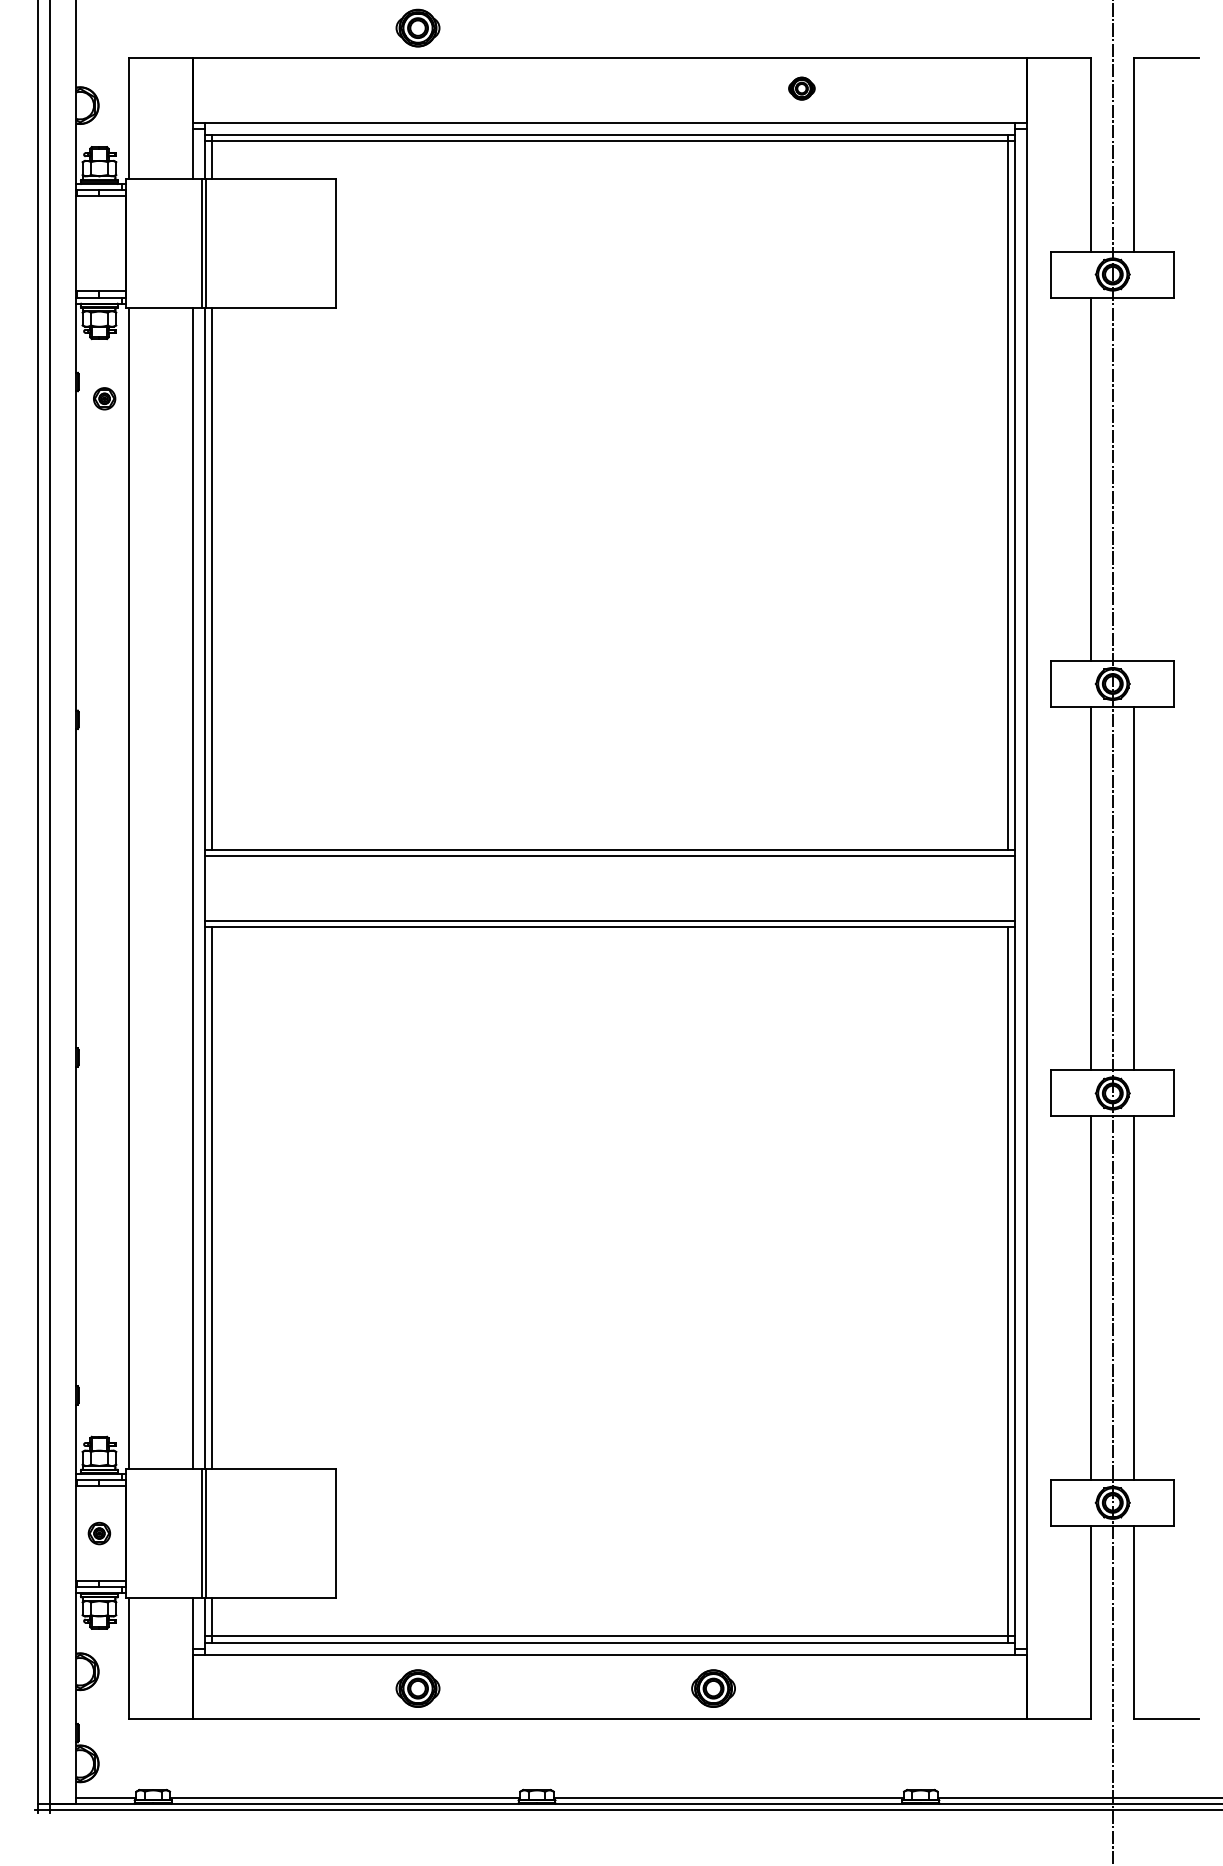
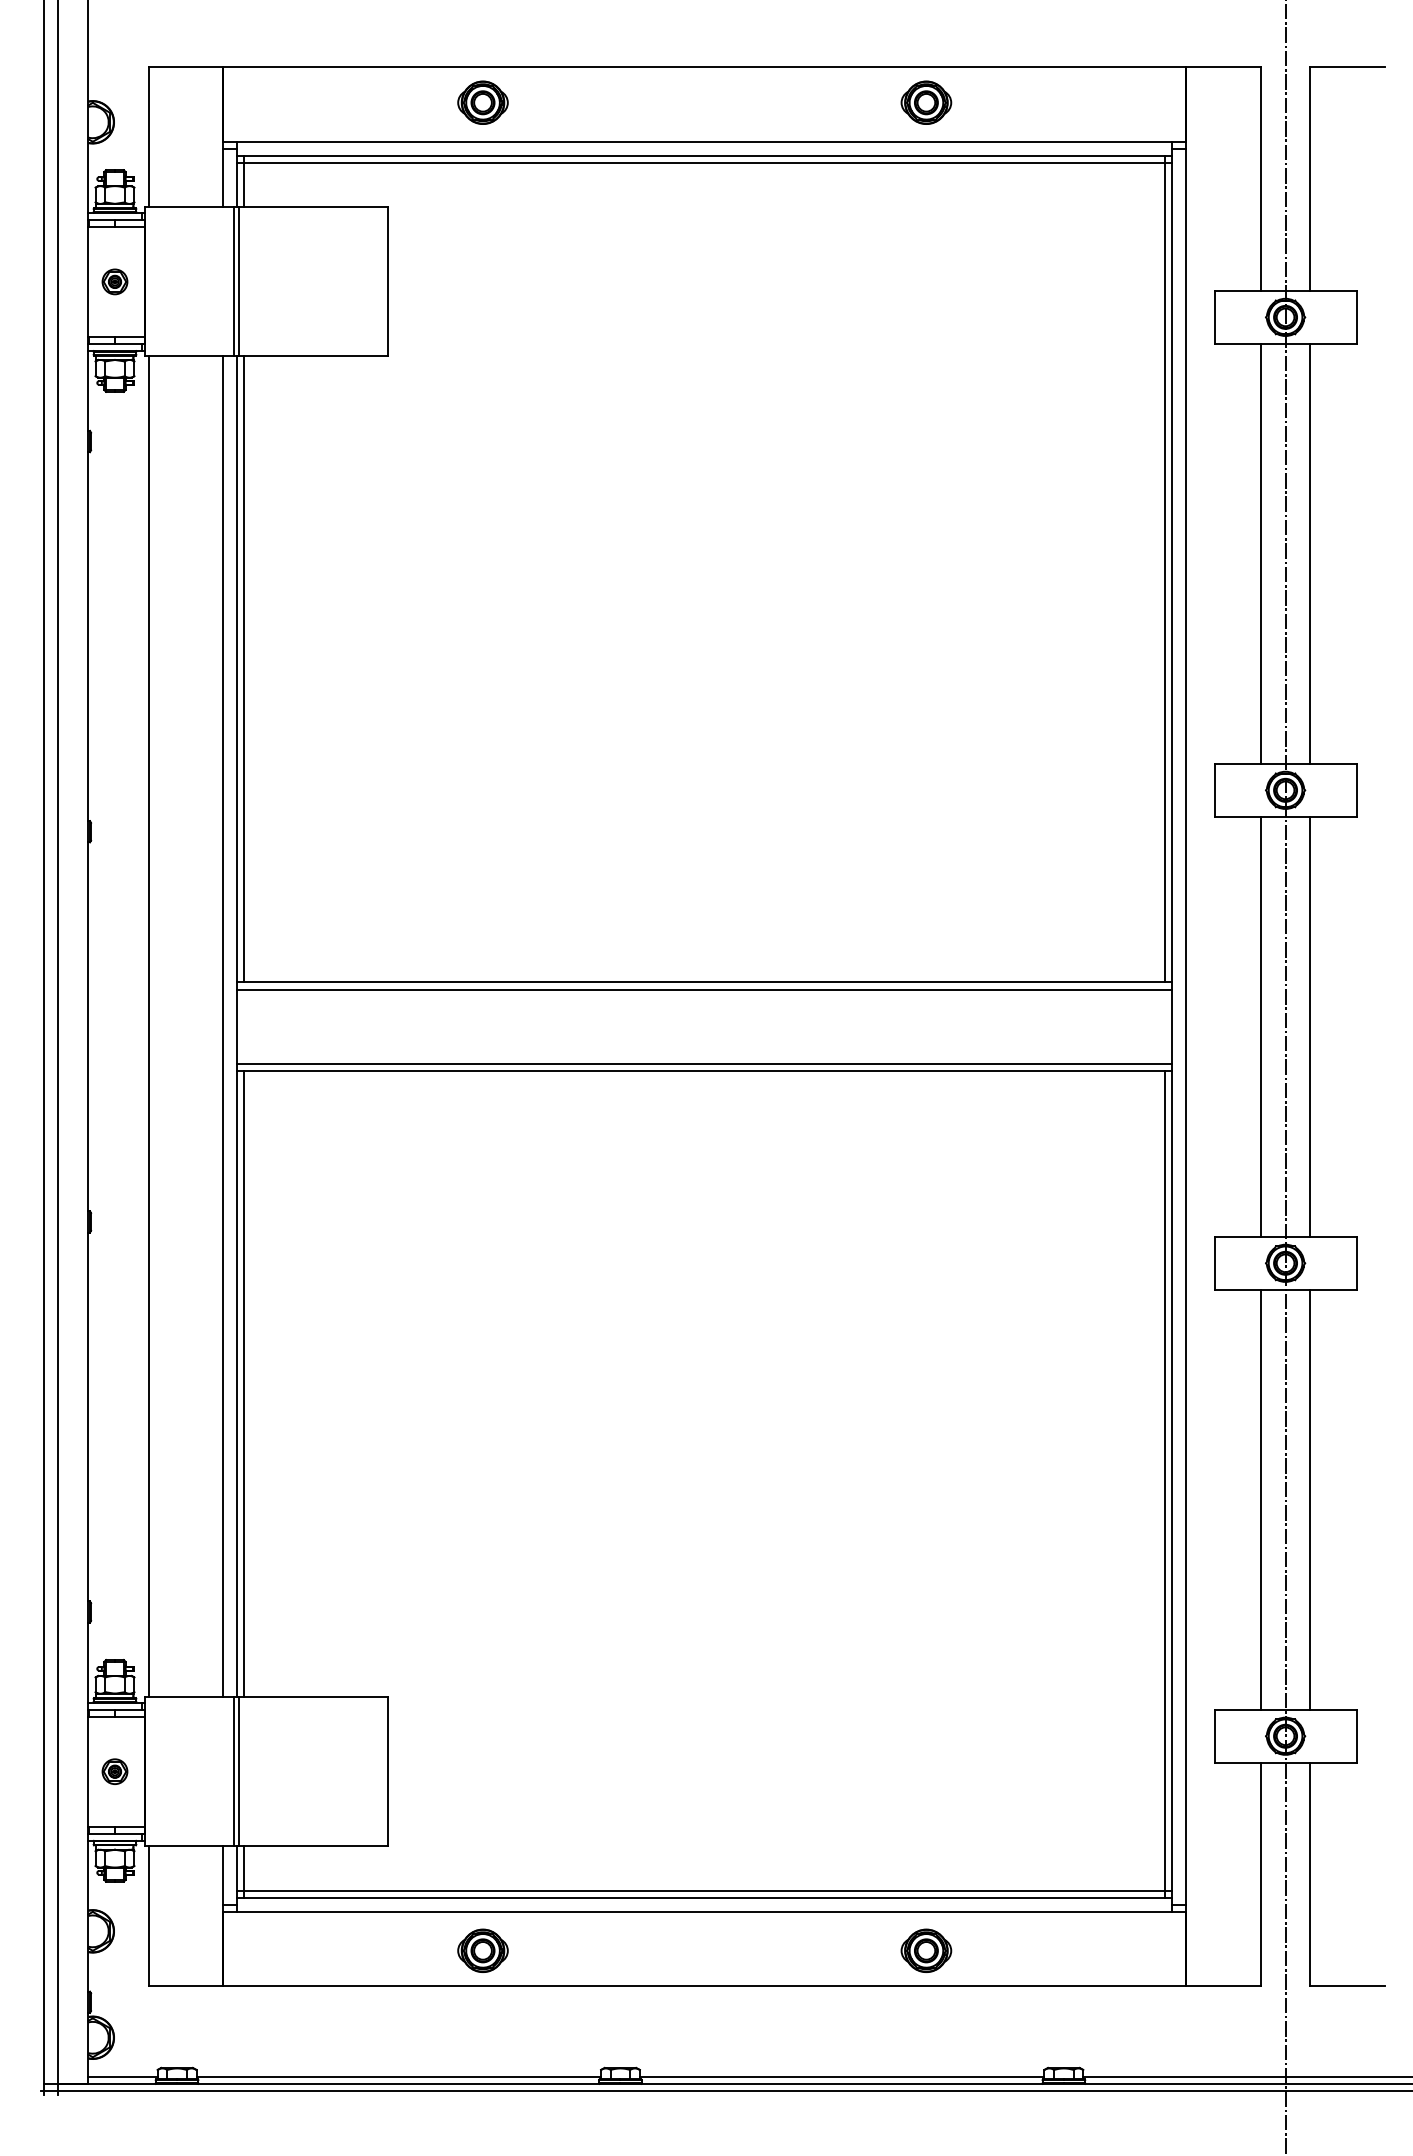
part: (417, 27) -> (482, 102), moved
part: (801, 88) -> (926, 102), size x1.67
part: (104, 398) -> (114, 281), moved
line: (1134, 478) -> (1310, 553), added
part: (713, 1688) -> (926, 1950), moved

